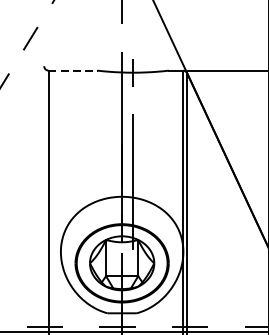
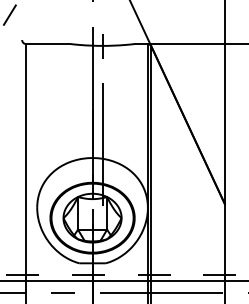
line: (73, 71) -> (48, 44), dashed -> solid

